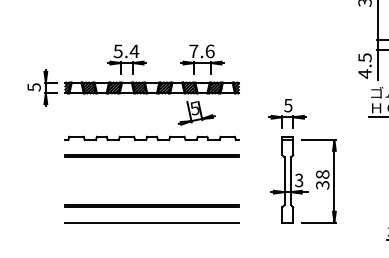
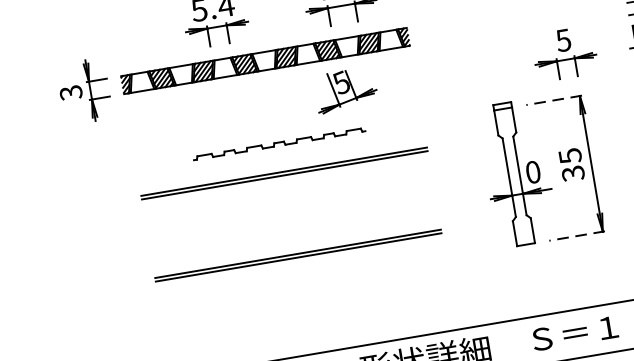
text: (33, 86) -> (69, 91), 5 -> 3
part: (287, 113) -> (564, 53), moved
part: (151, 138) -> (278, 144), size x0.6
line: (318, 140) -> (553, 101), solid -> dashed
text: (322, 174) -> (569, 155), 38 -> 35
text: (299, 180) -> (533, 172), 3 -> 0
line: (151, 222) -> (301, 282), removed
line: (318, 222) -> (576, 236), solid -> dashed

